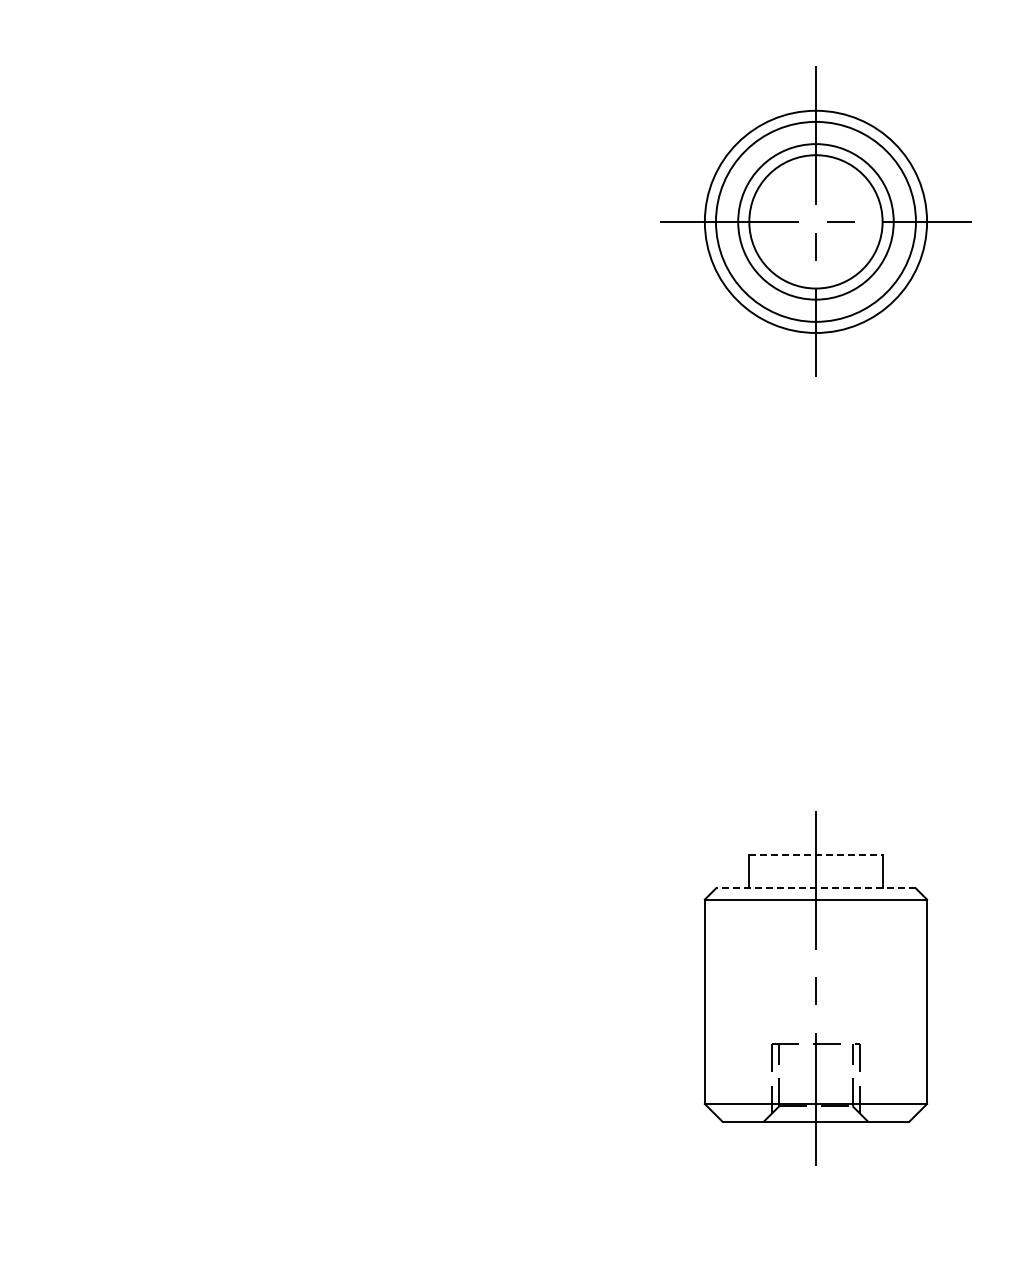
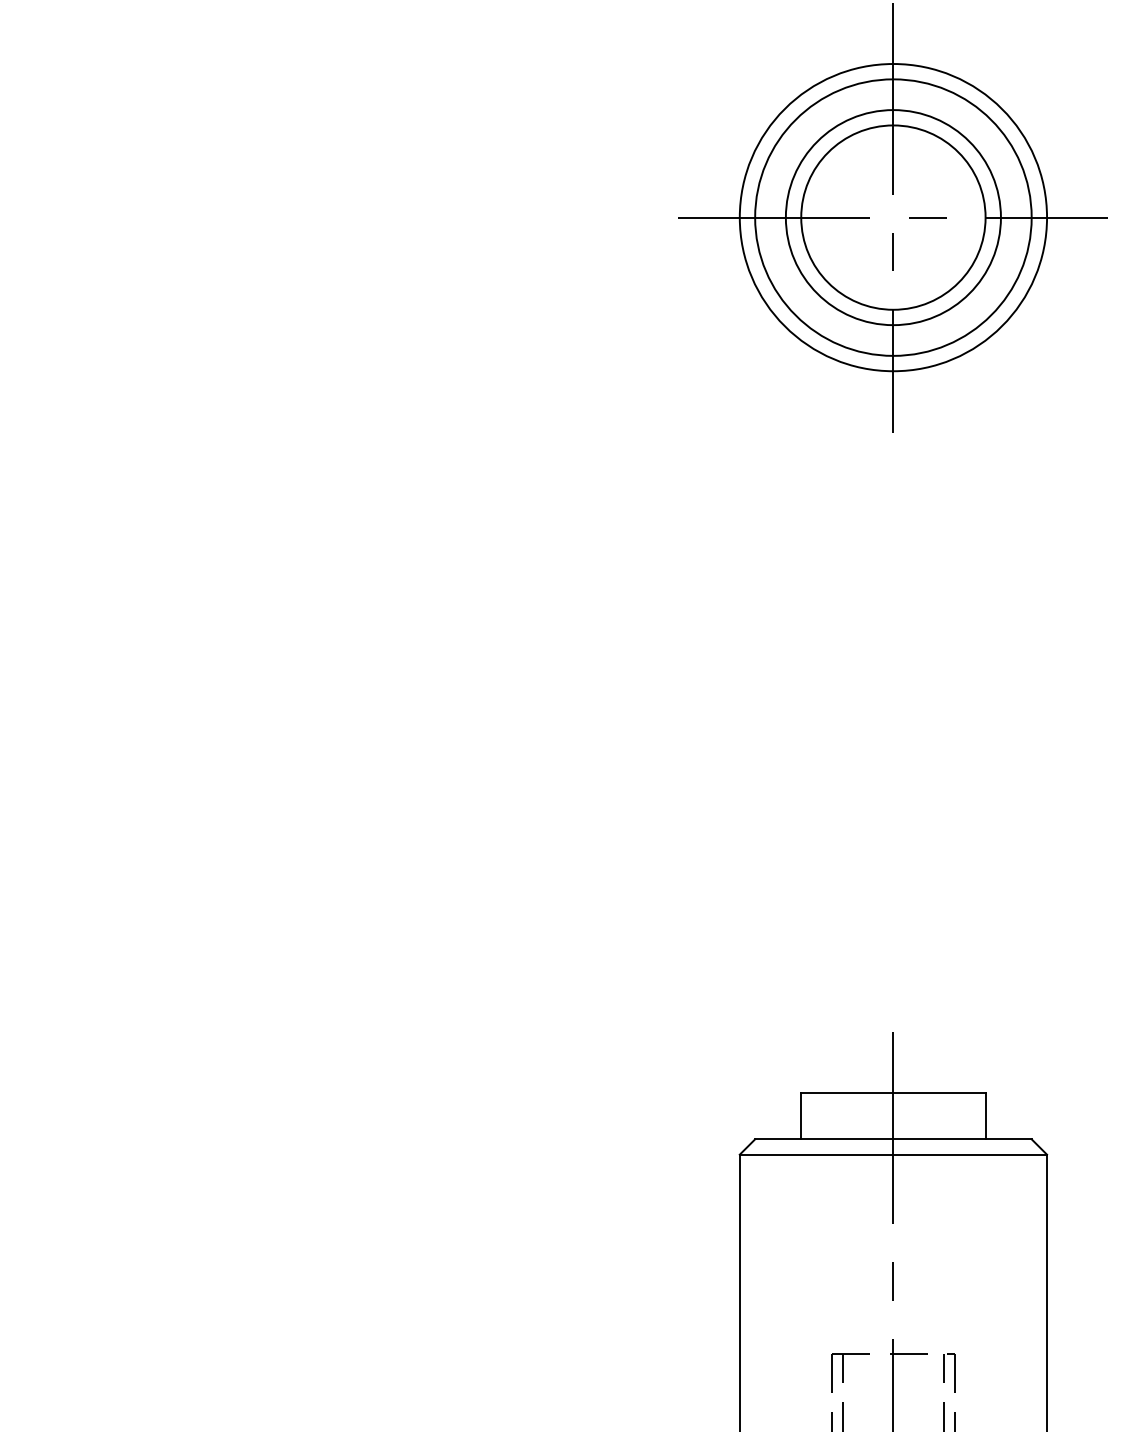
line: (815, 855) -> (892, 1093), dashed -> solid
line: (815, 888) -> (892, 1139), dashed -> solid

